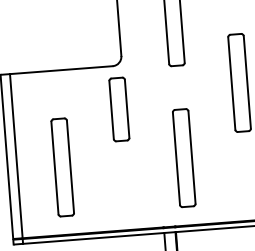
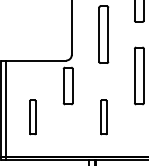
part: (183, 158) -> (103, 117), size x0.6
part: (62, 167) -> (32, 117), size x0.6

